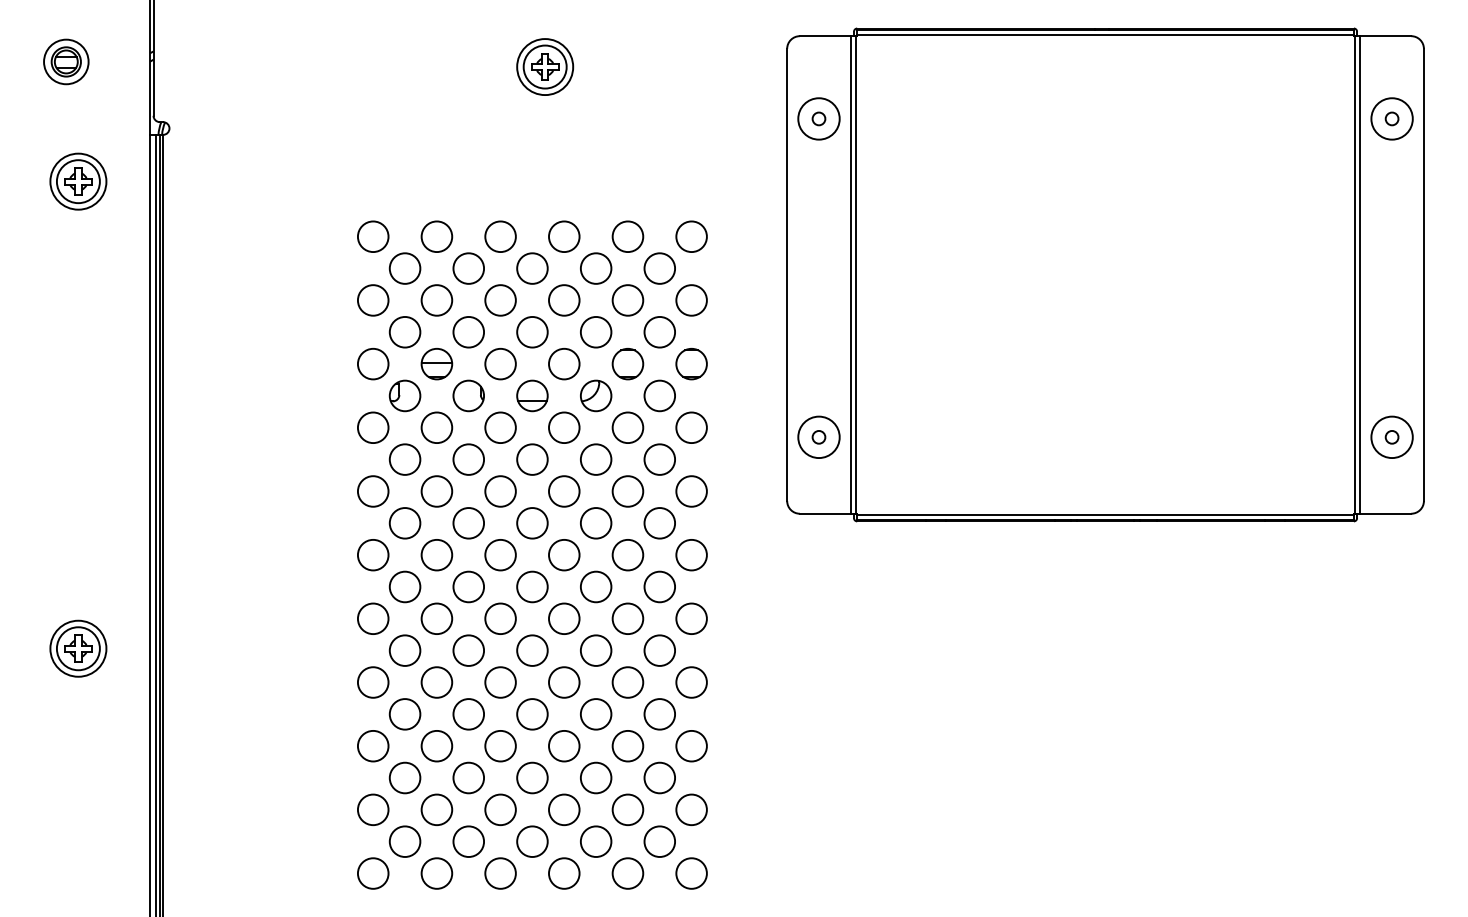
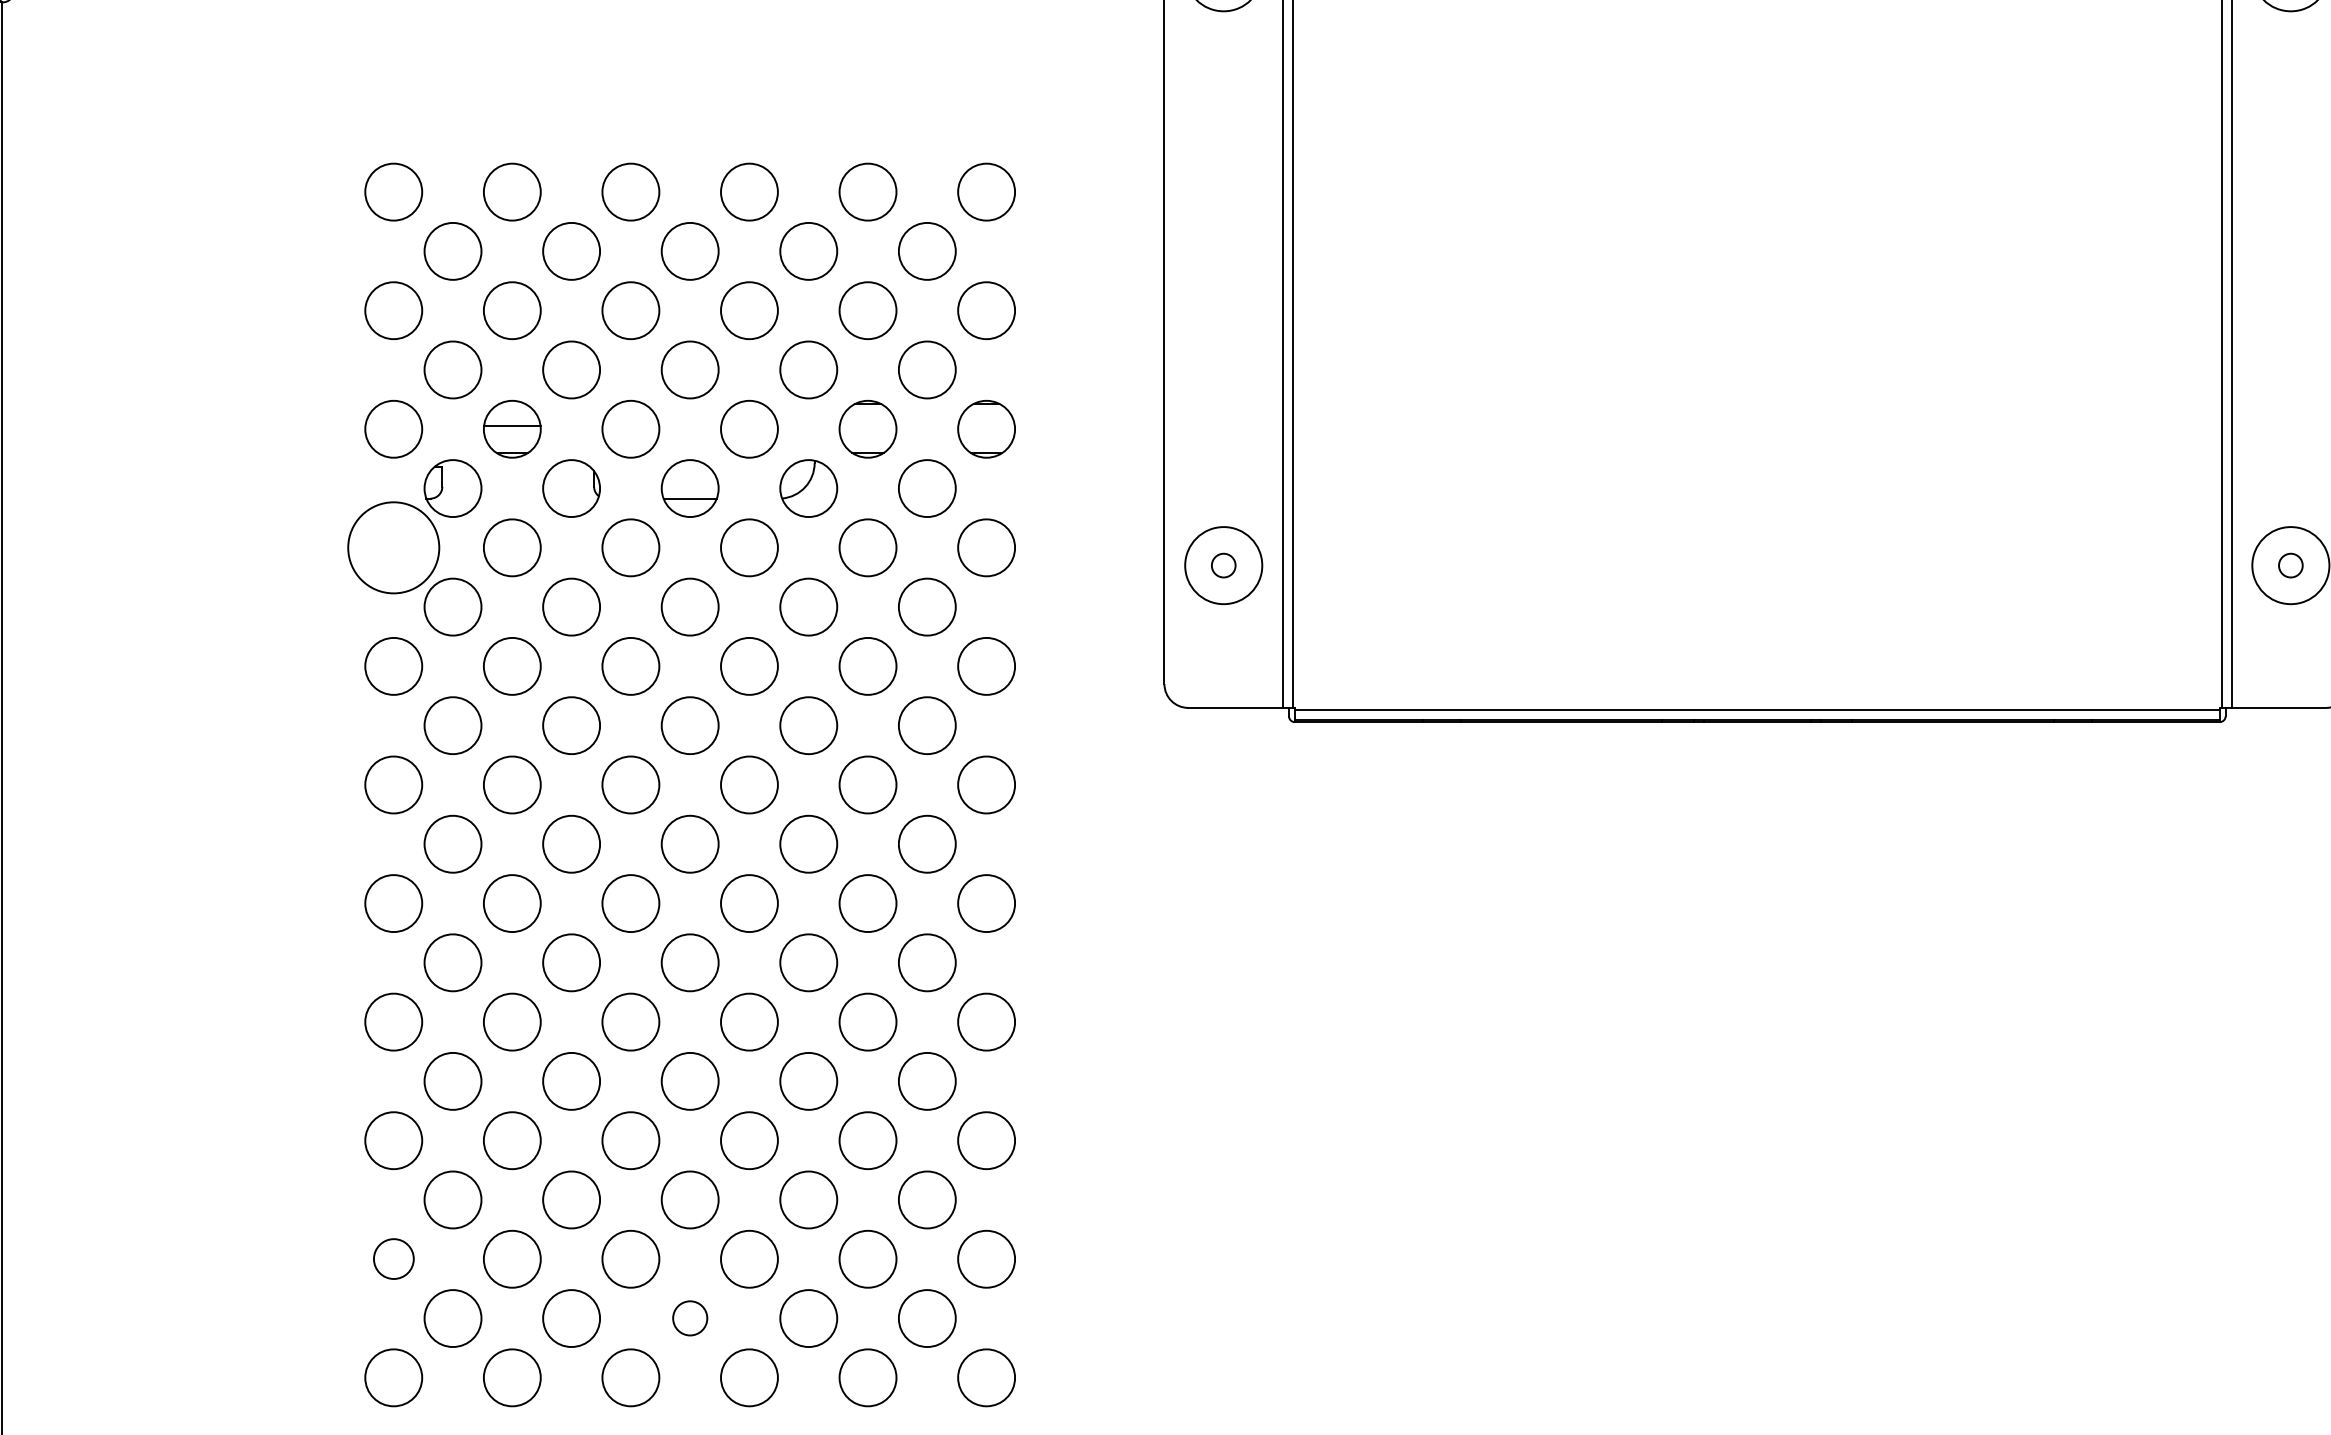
circle: (372, 427) -> (392, 547), size x1.6
circle: (373, 809) -> (394, 1258), size x0.7
circle: (532, 841) -> (690, 1318), size x0.6

